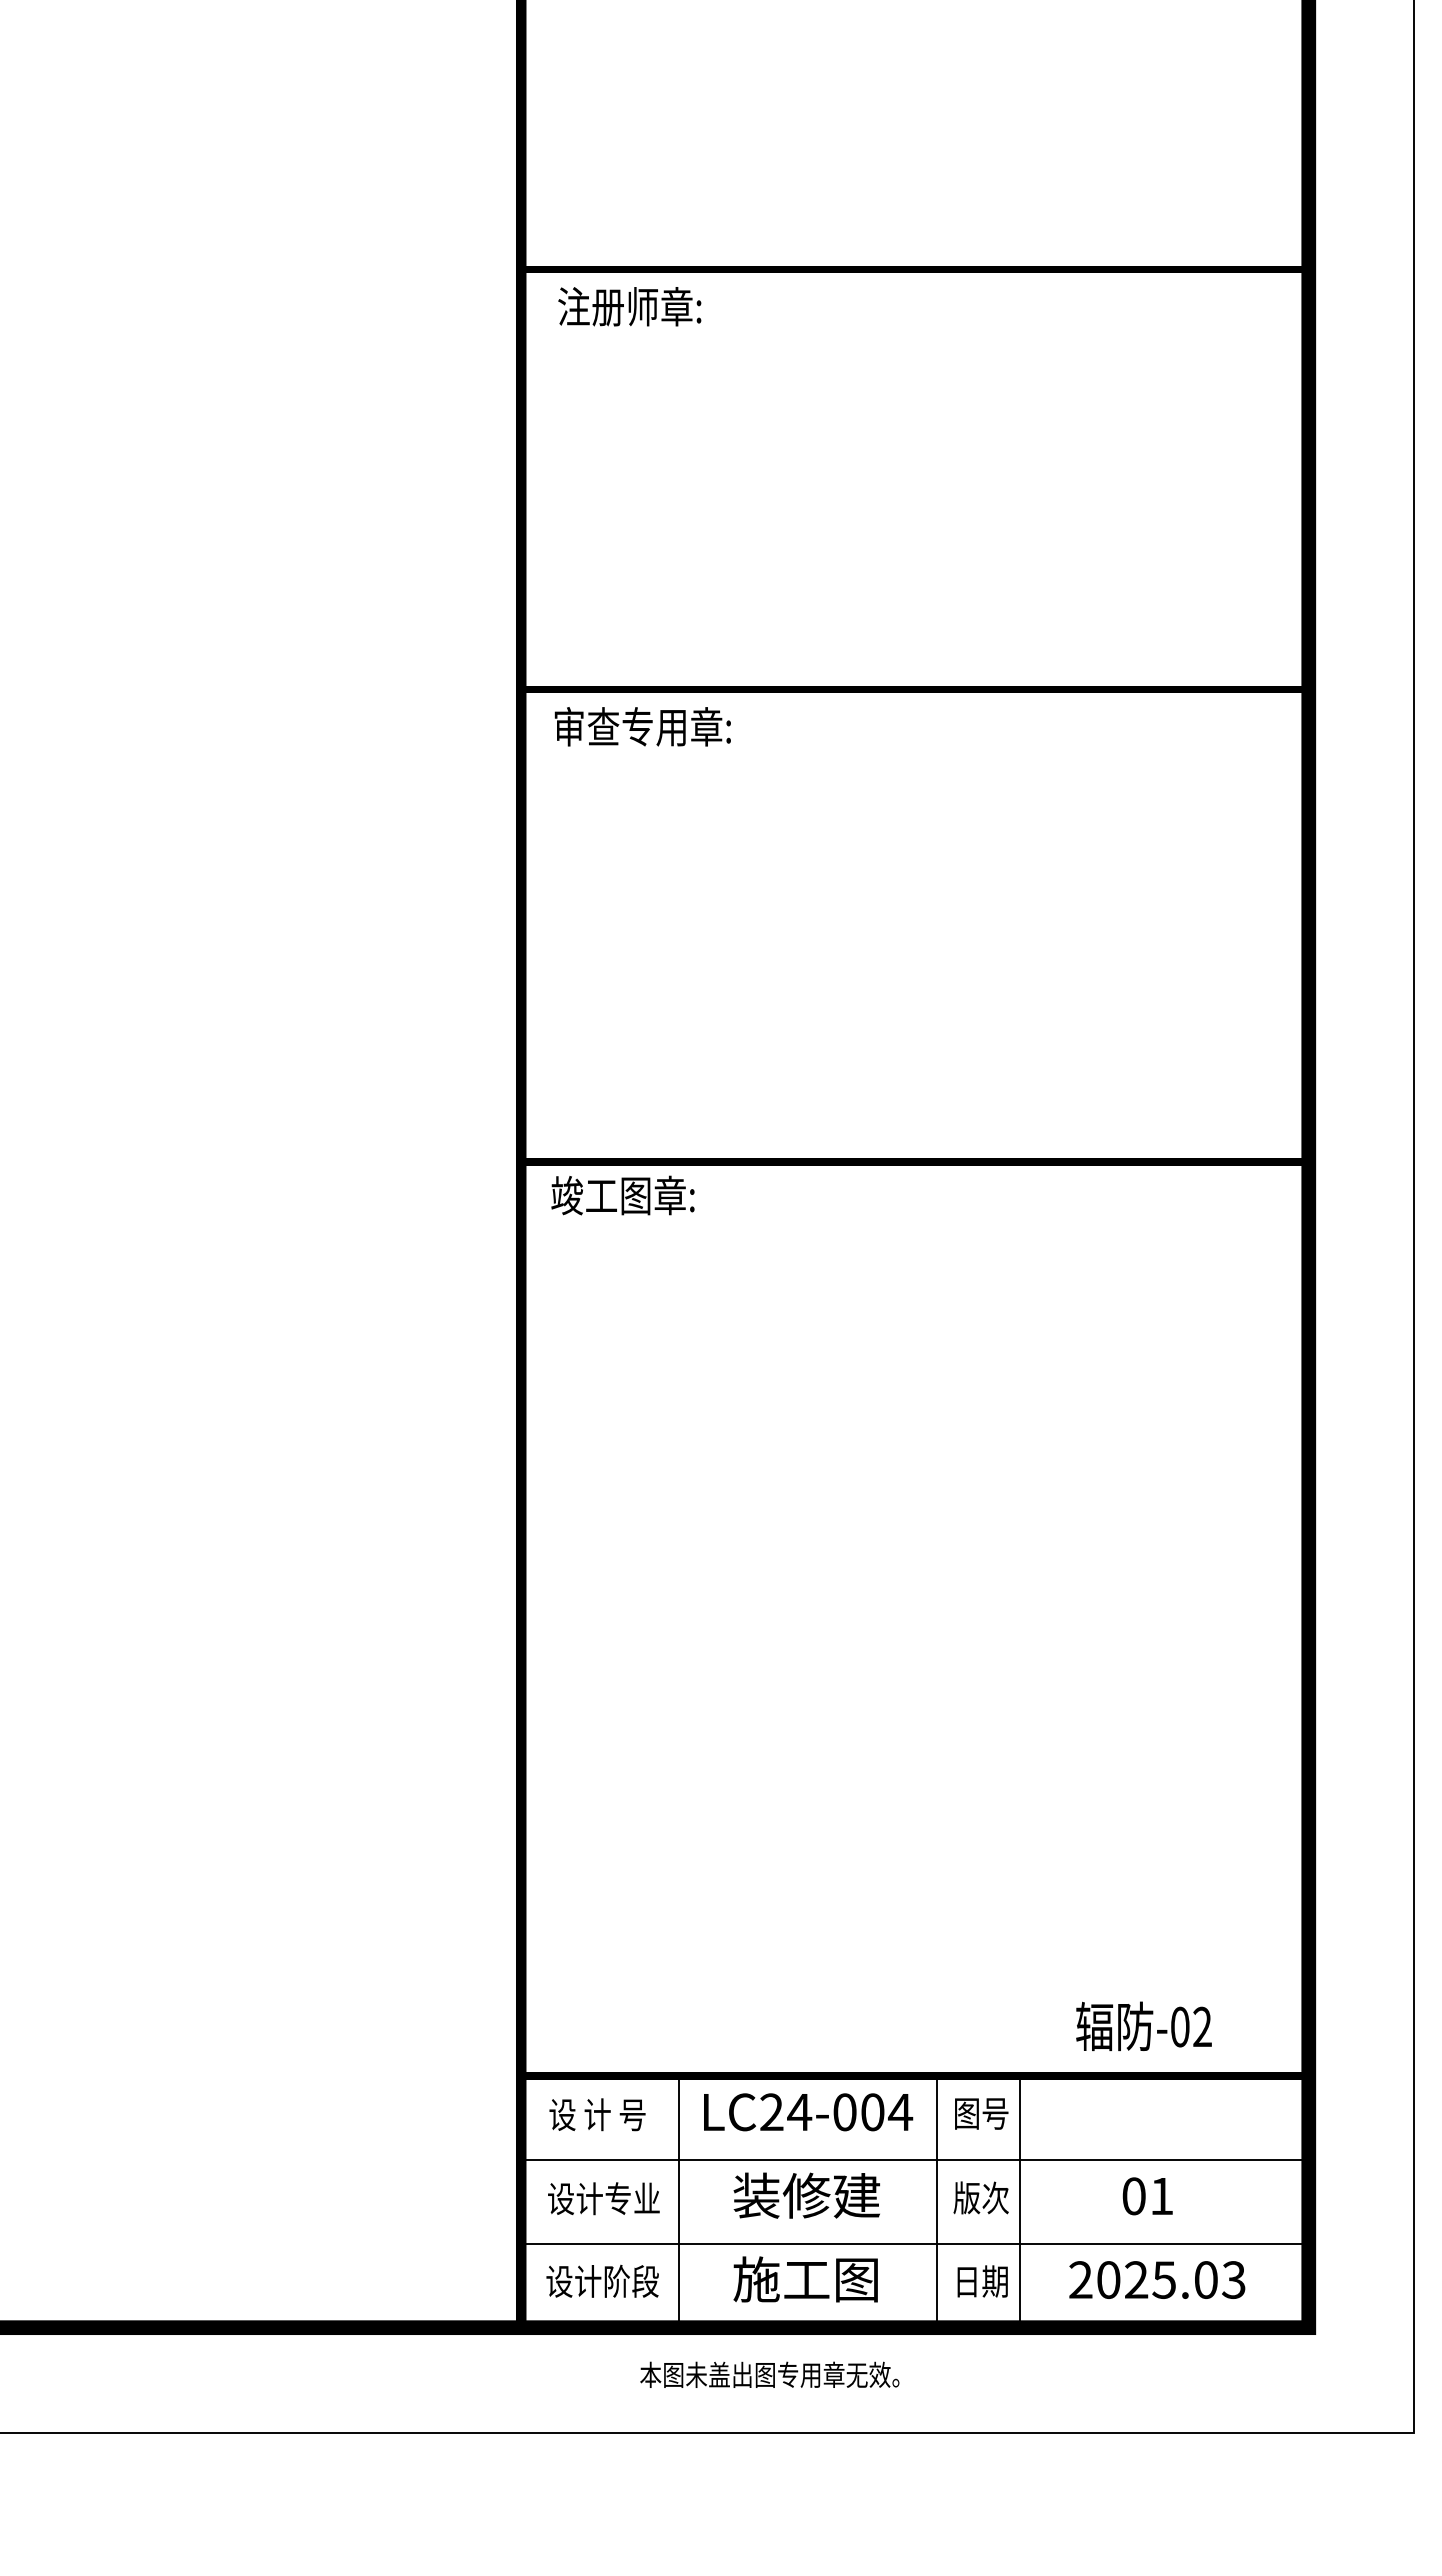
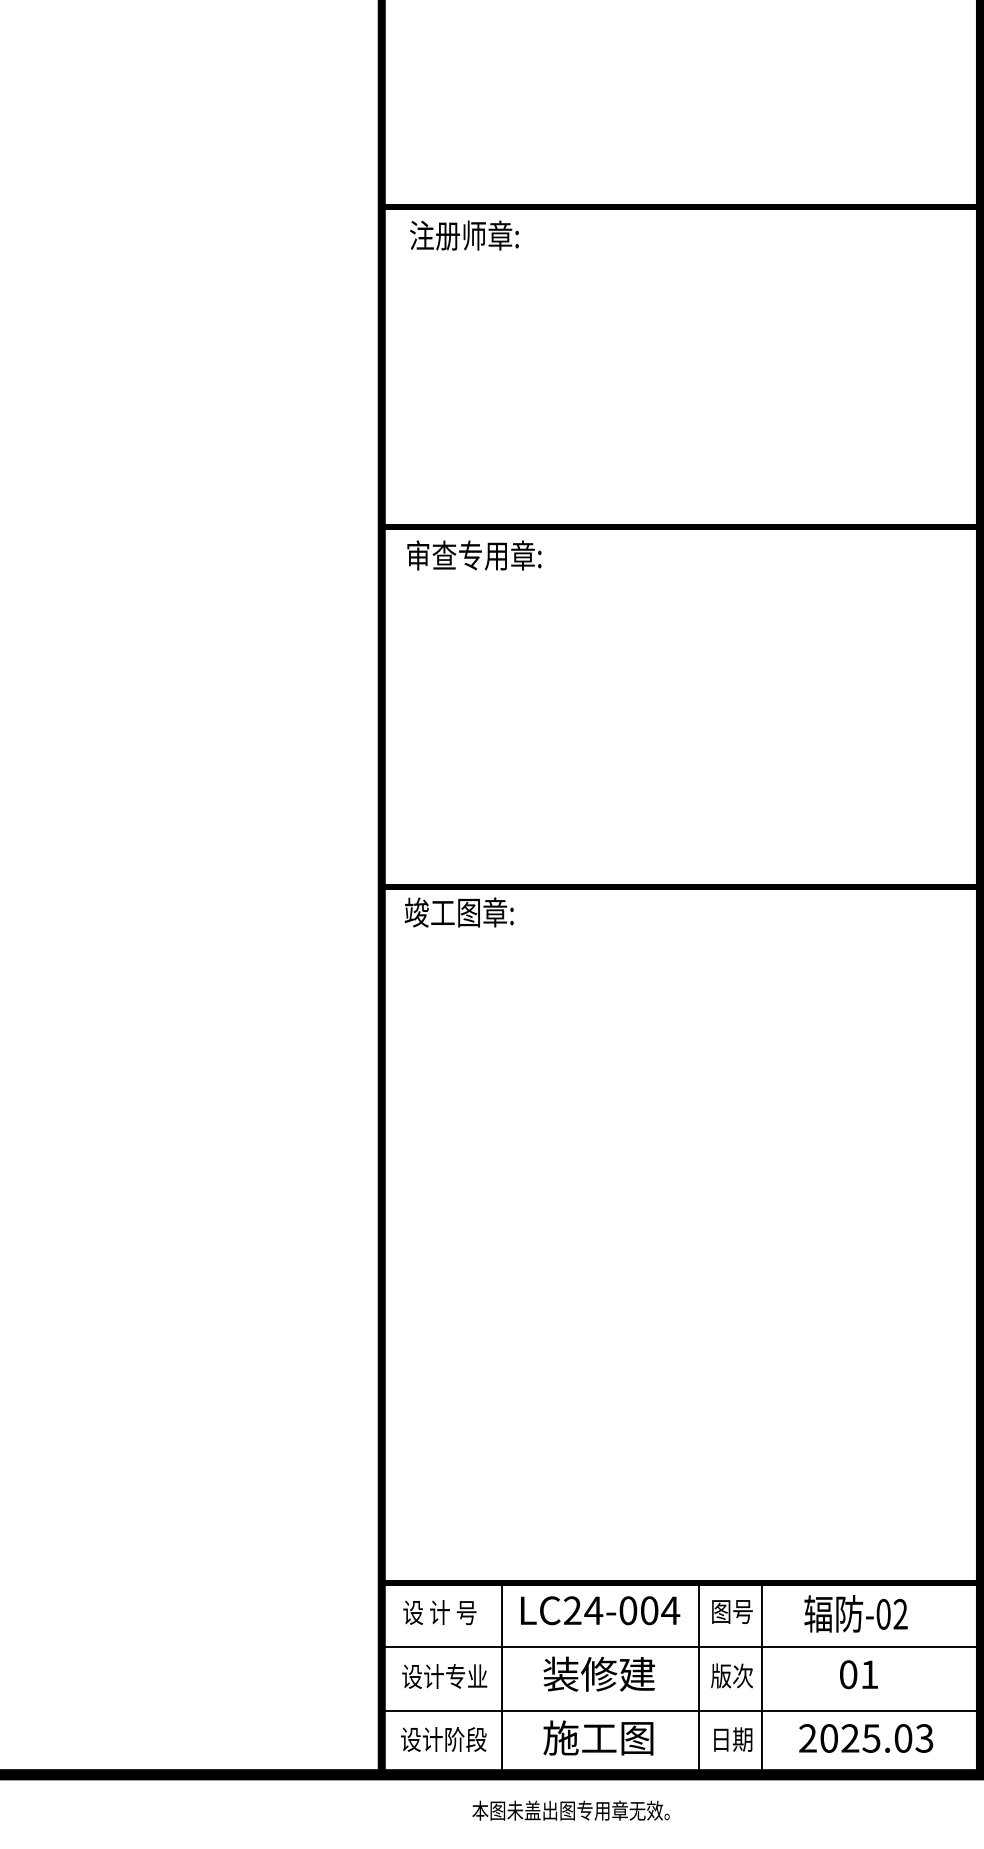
text: (1143, 2025) -> (855, 1613), moved

